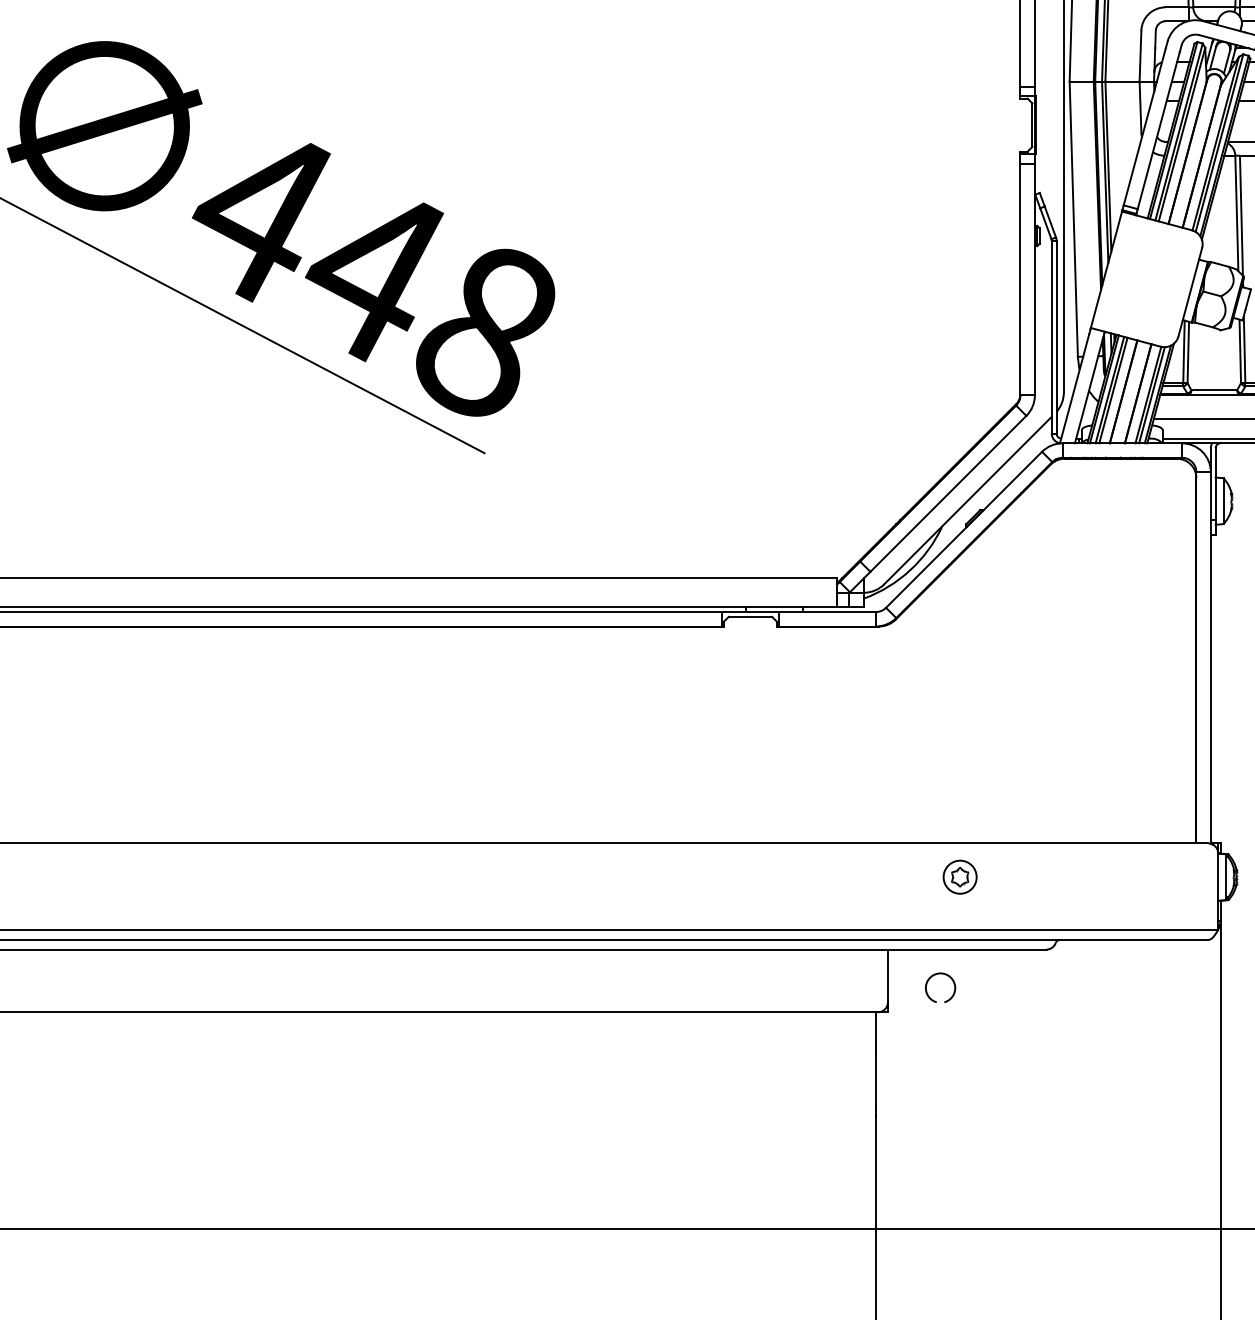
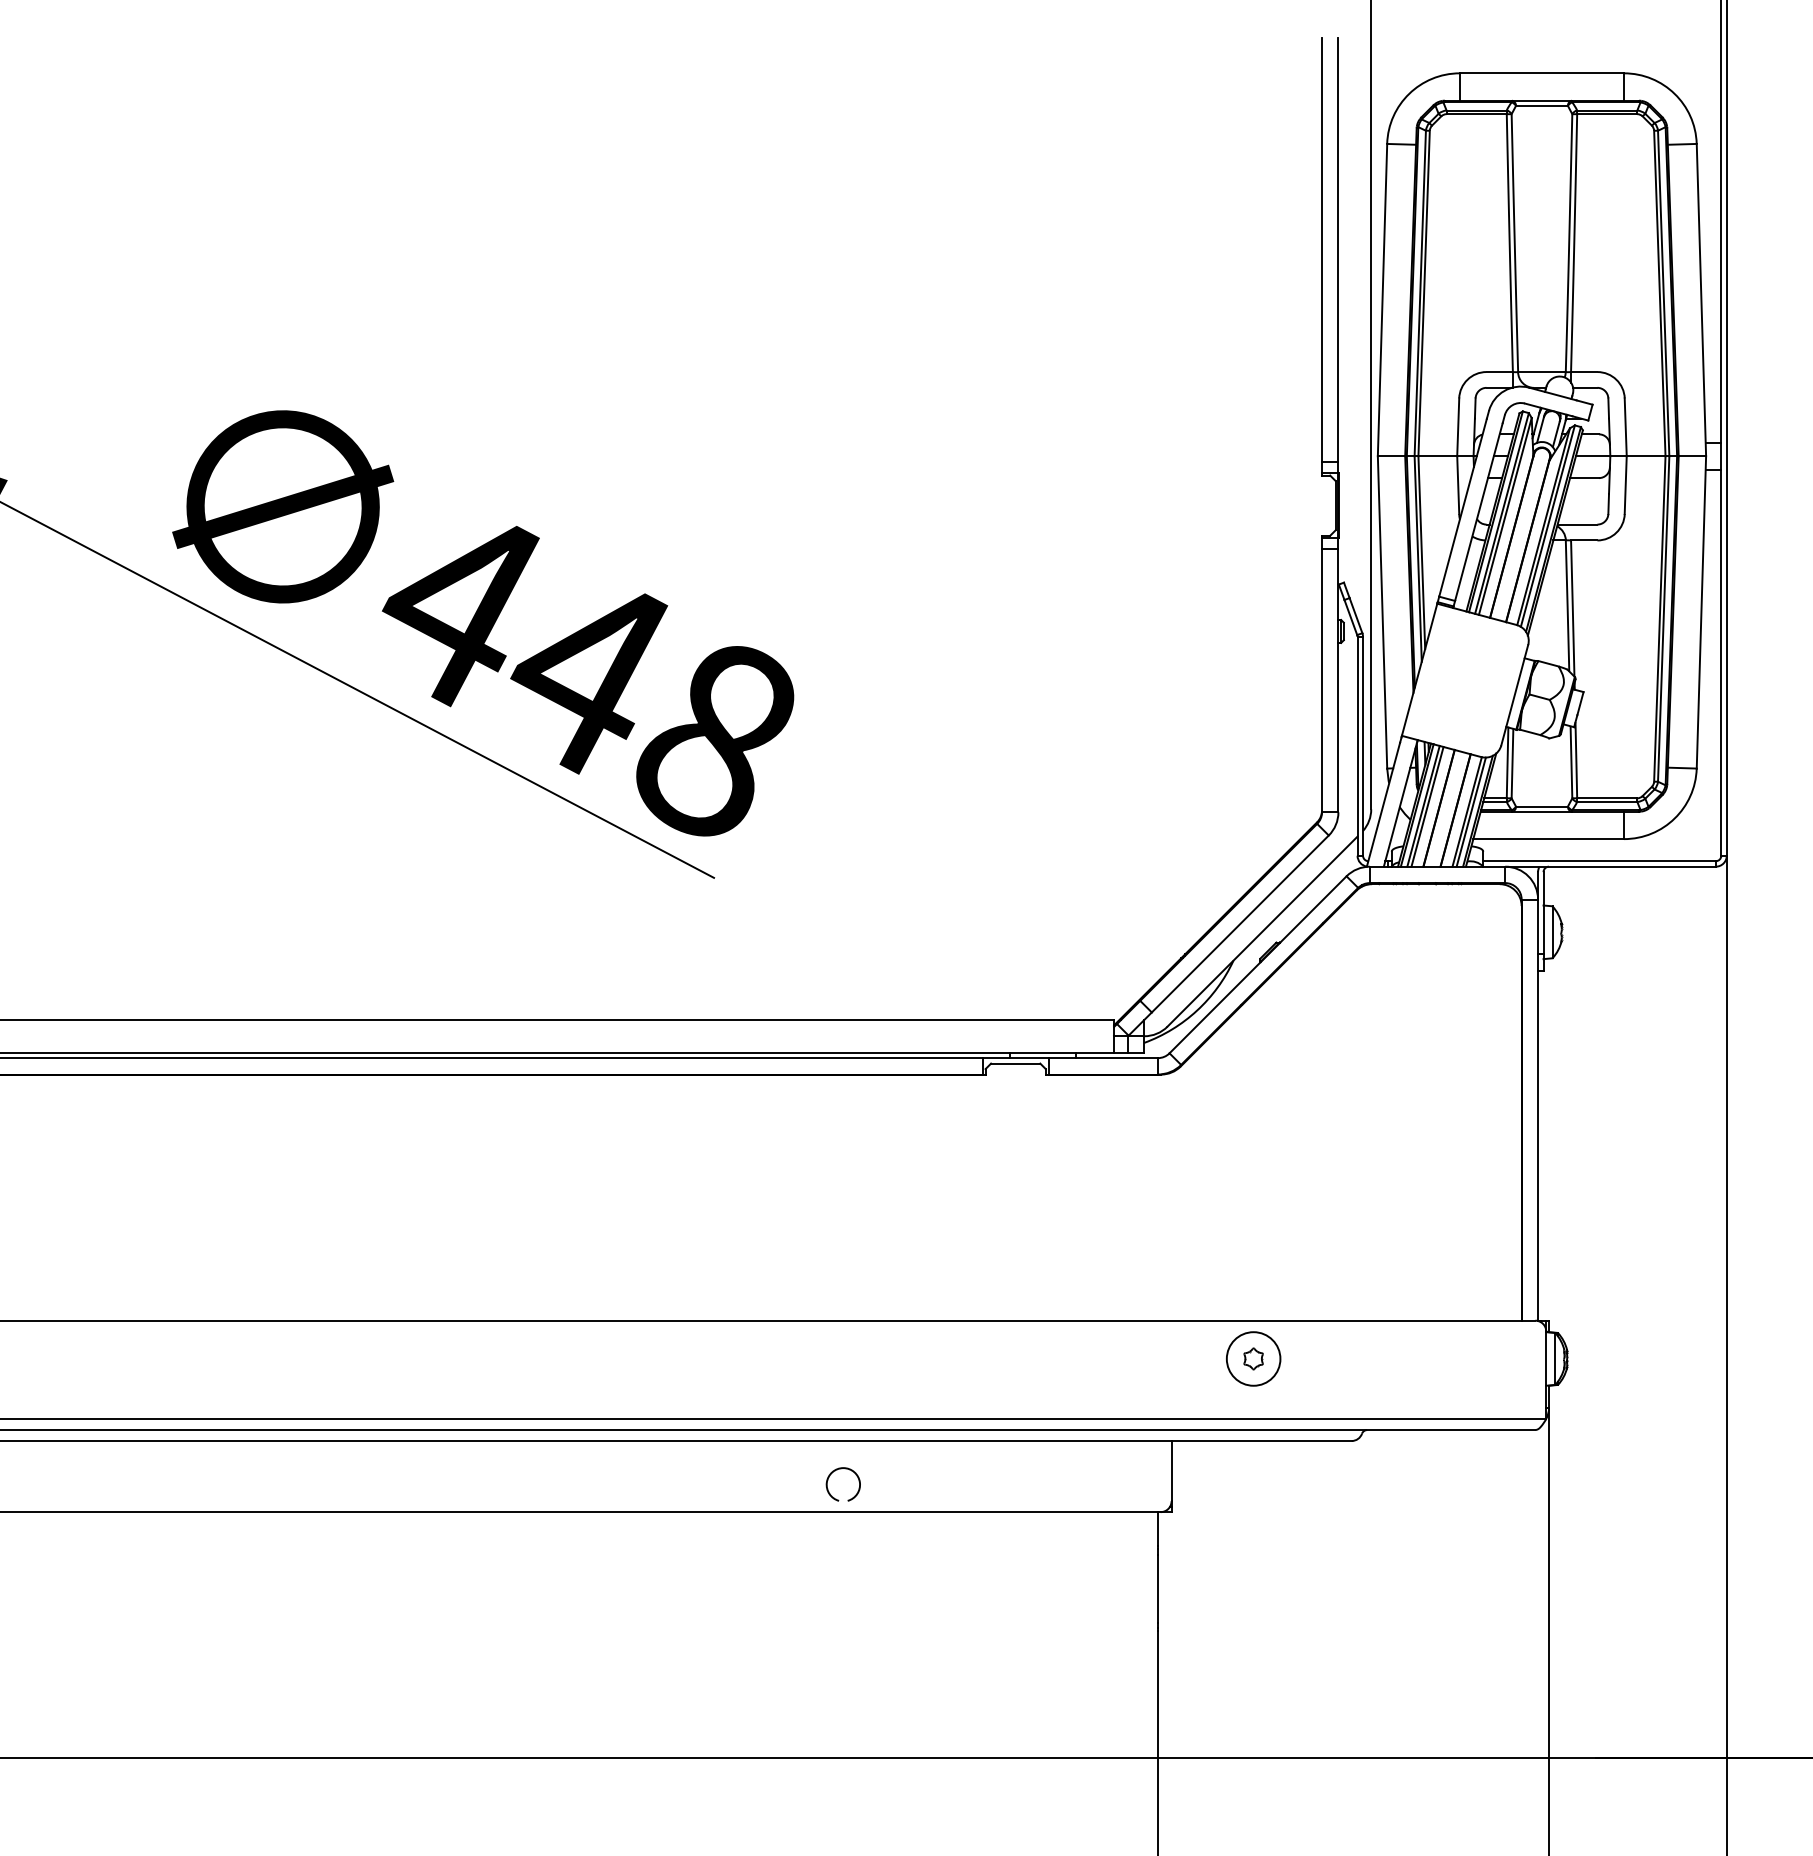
circle: (960, 876) -> (1253, 1358), size x1.43
arc: (927, 984) -> (828, 1480), moved

